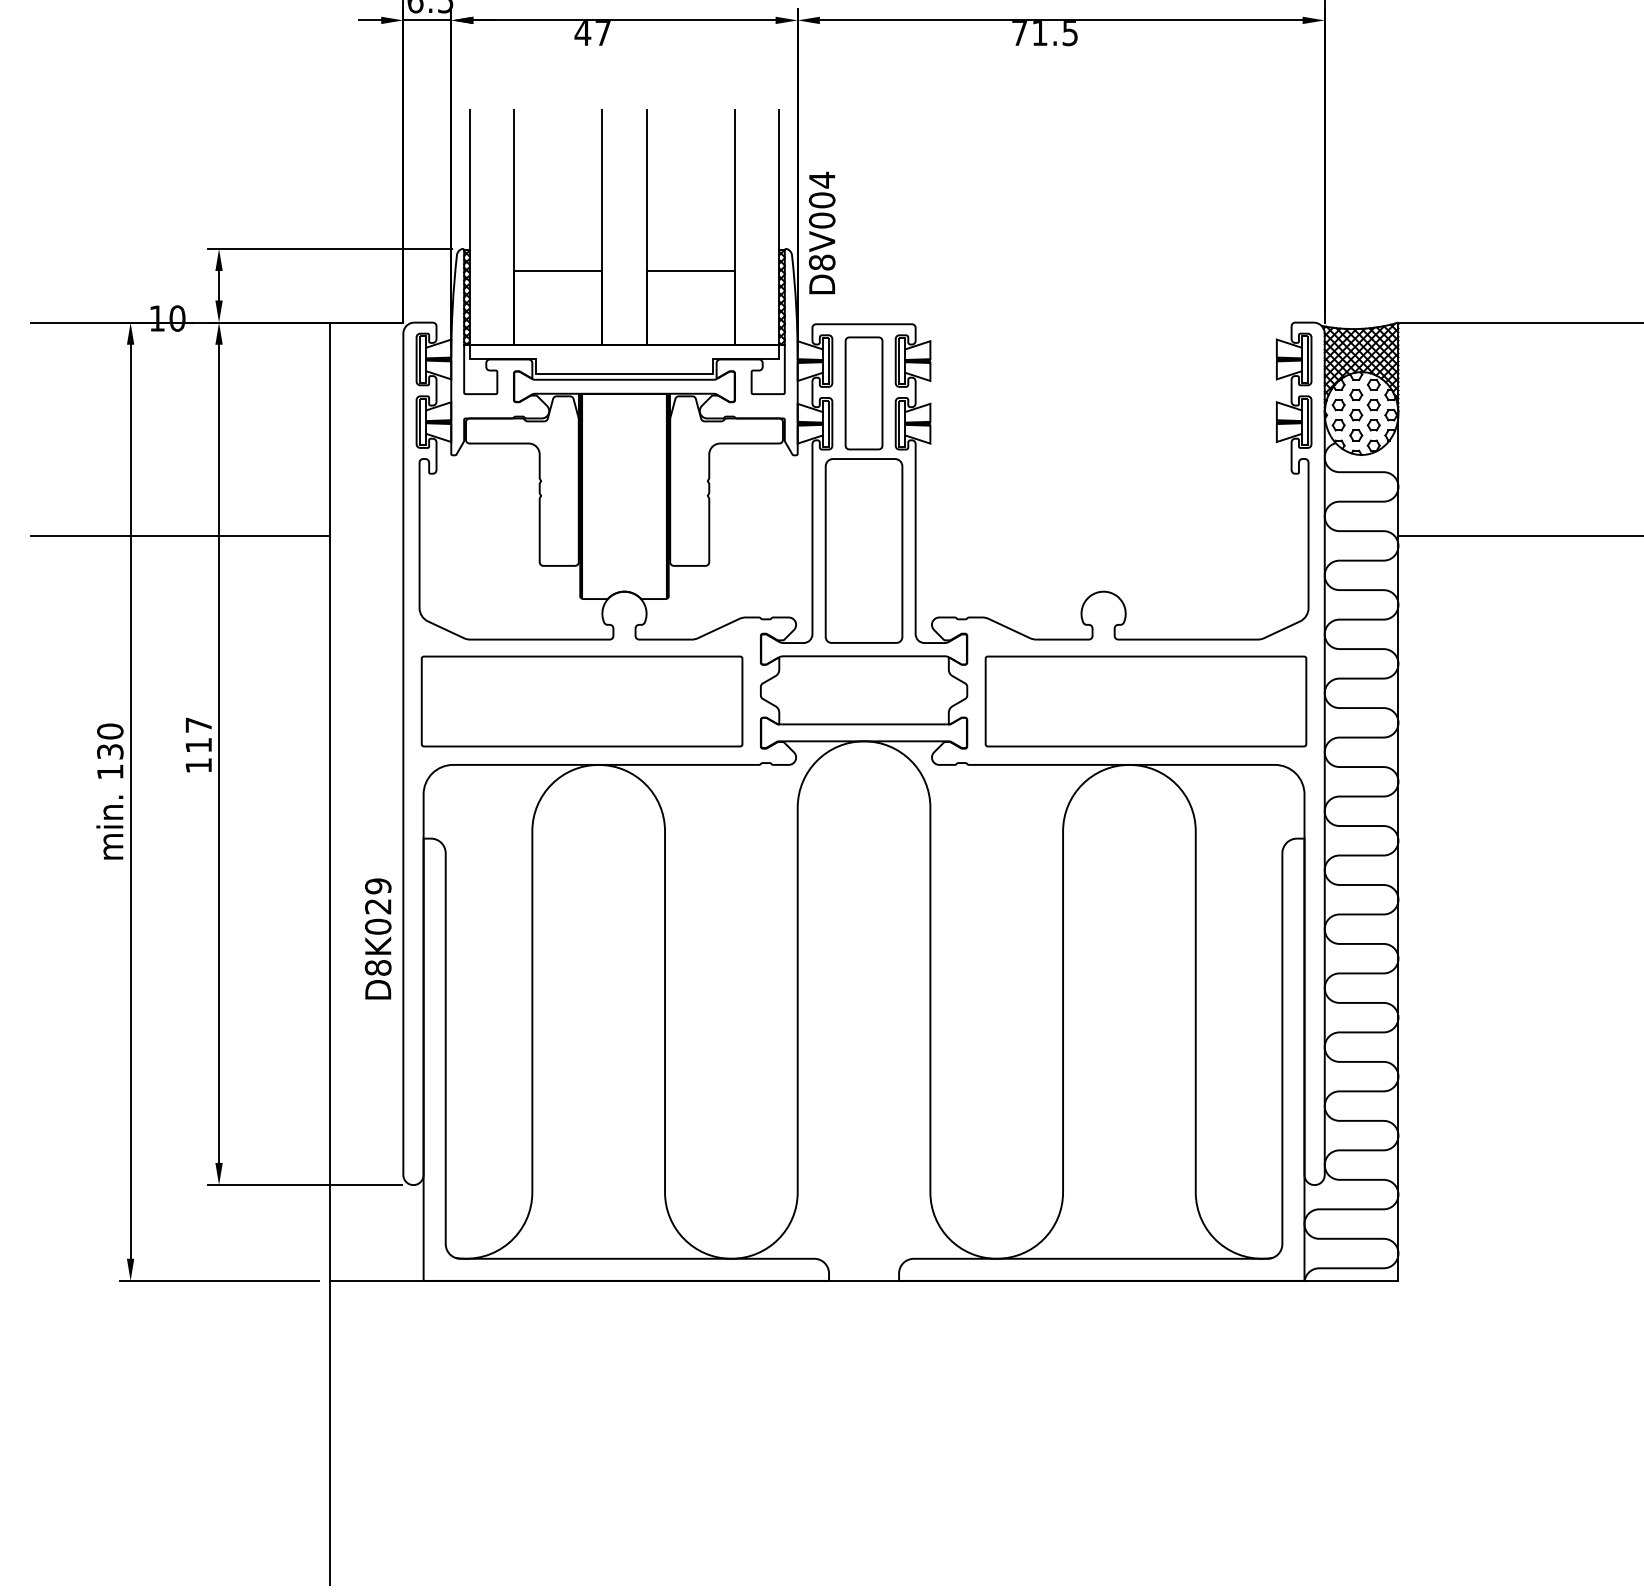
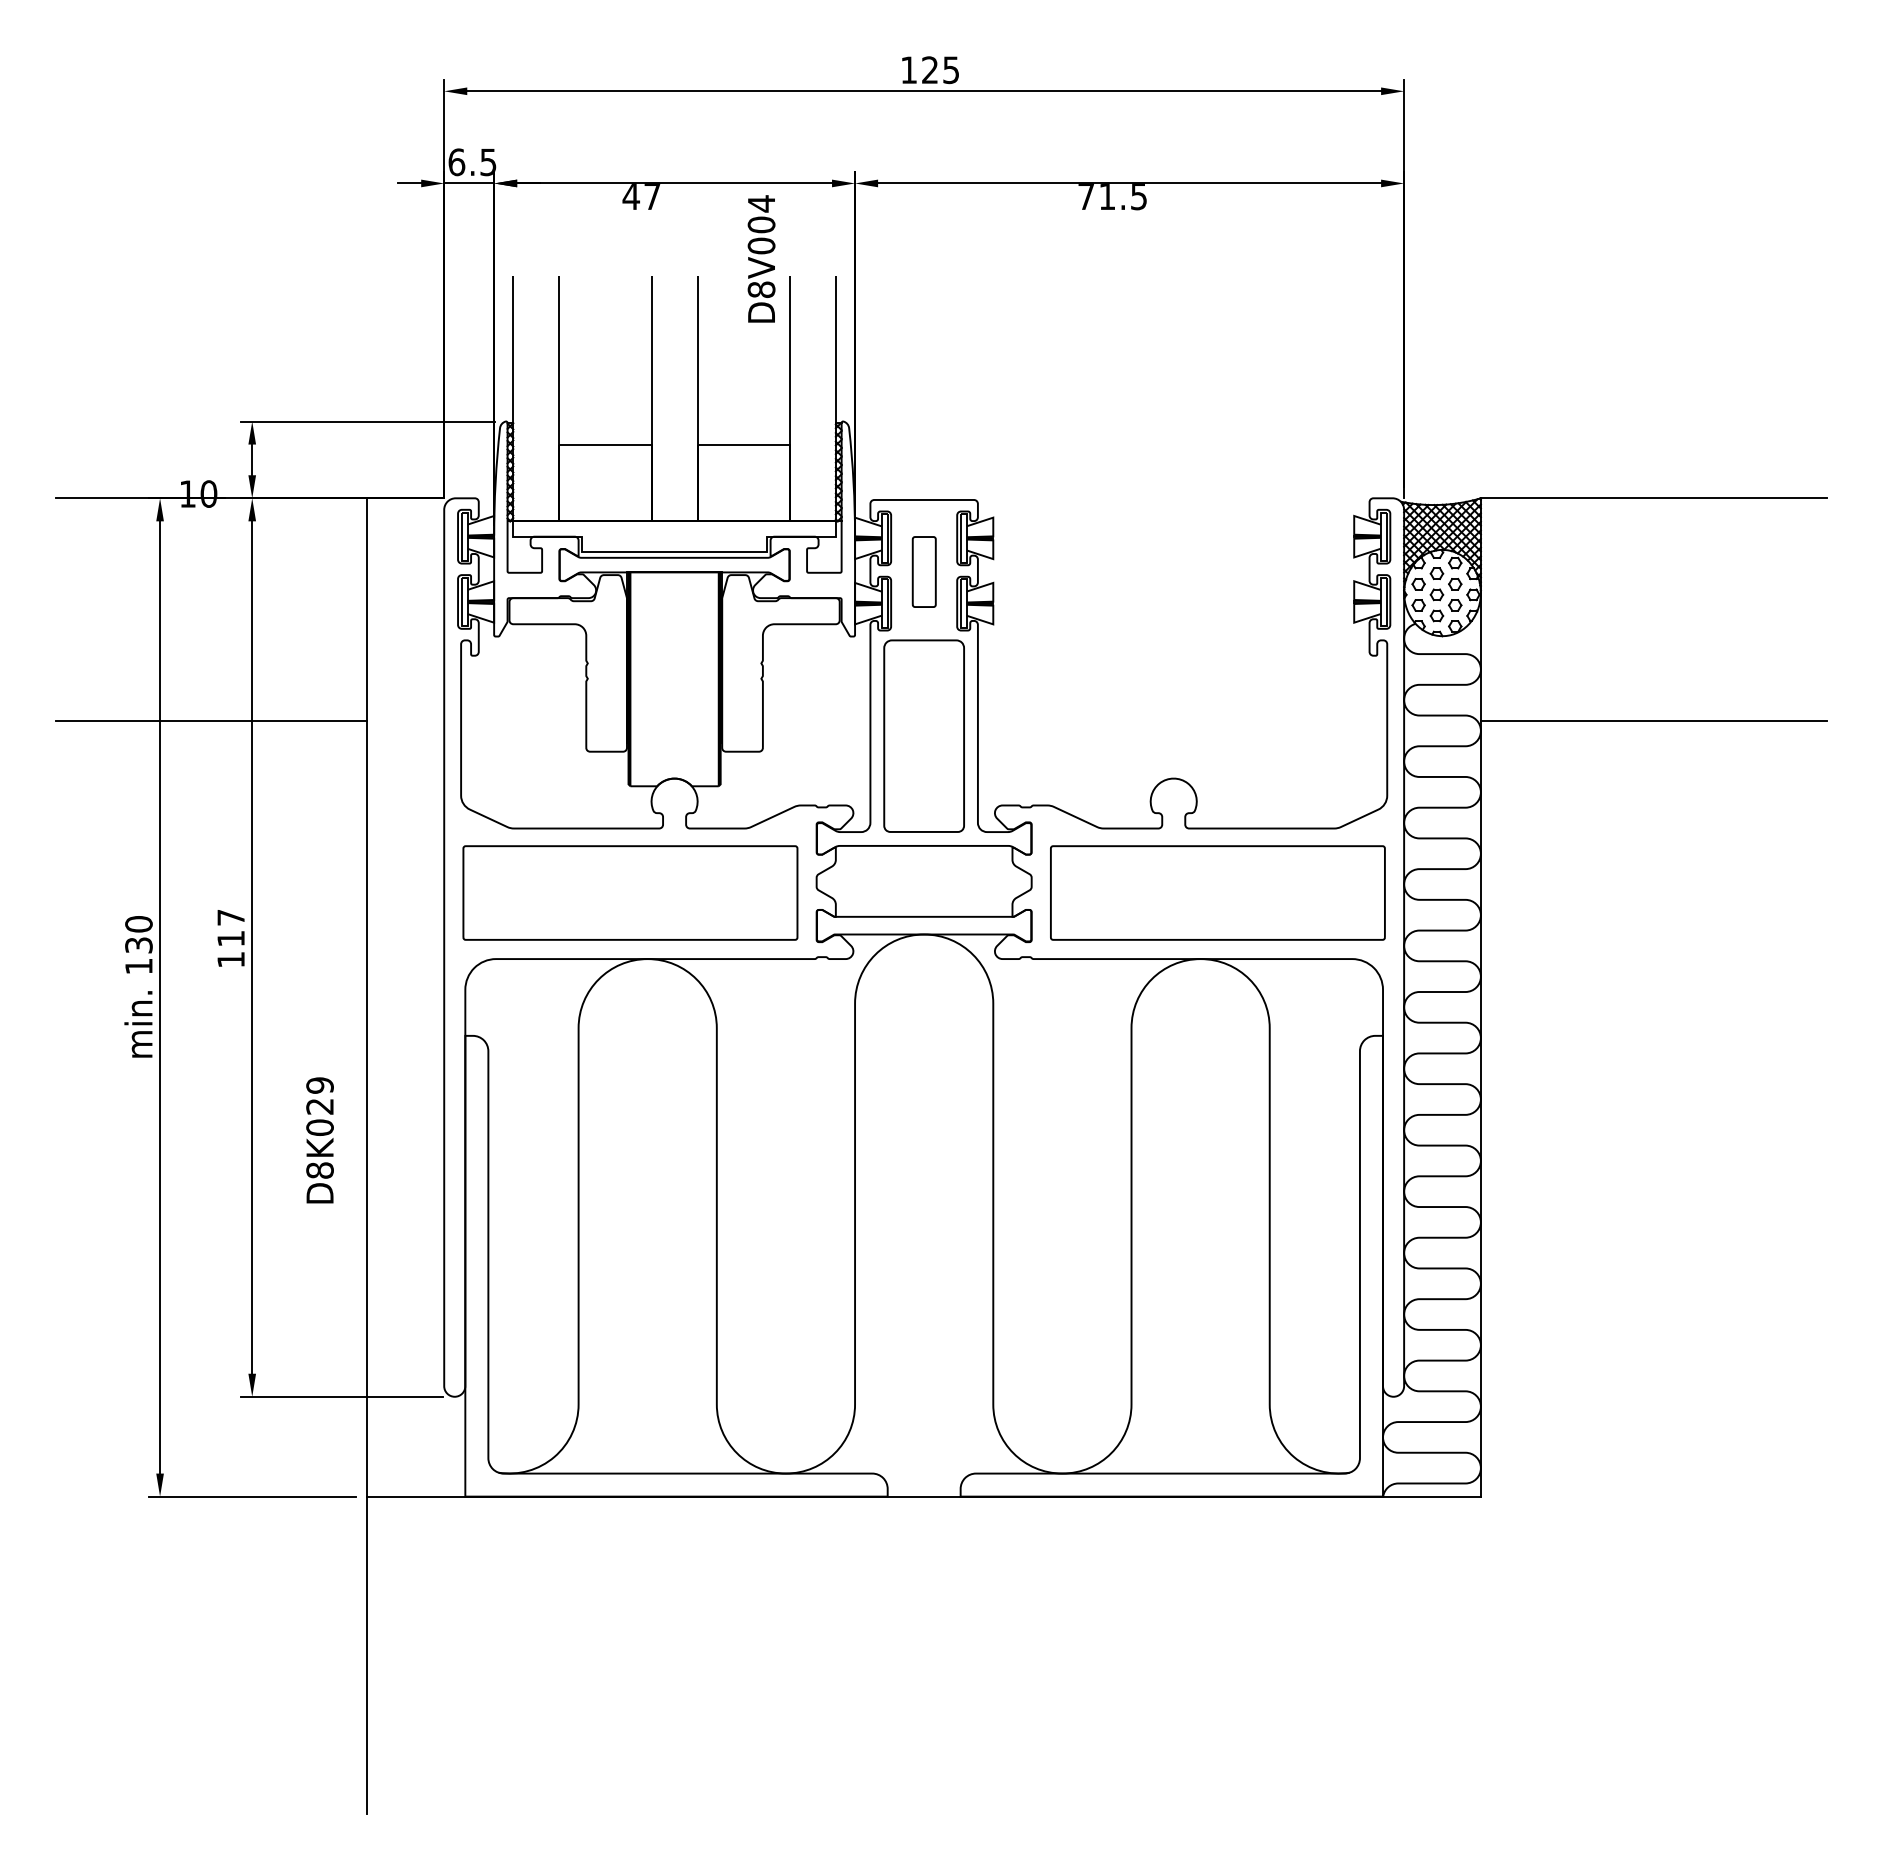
text: (822, 232) -> (761, 258), moved
part: (864, 392) -> (924, 571), size x0.6
text: (377, 939) -> (319, 1140), moved

